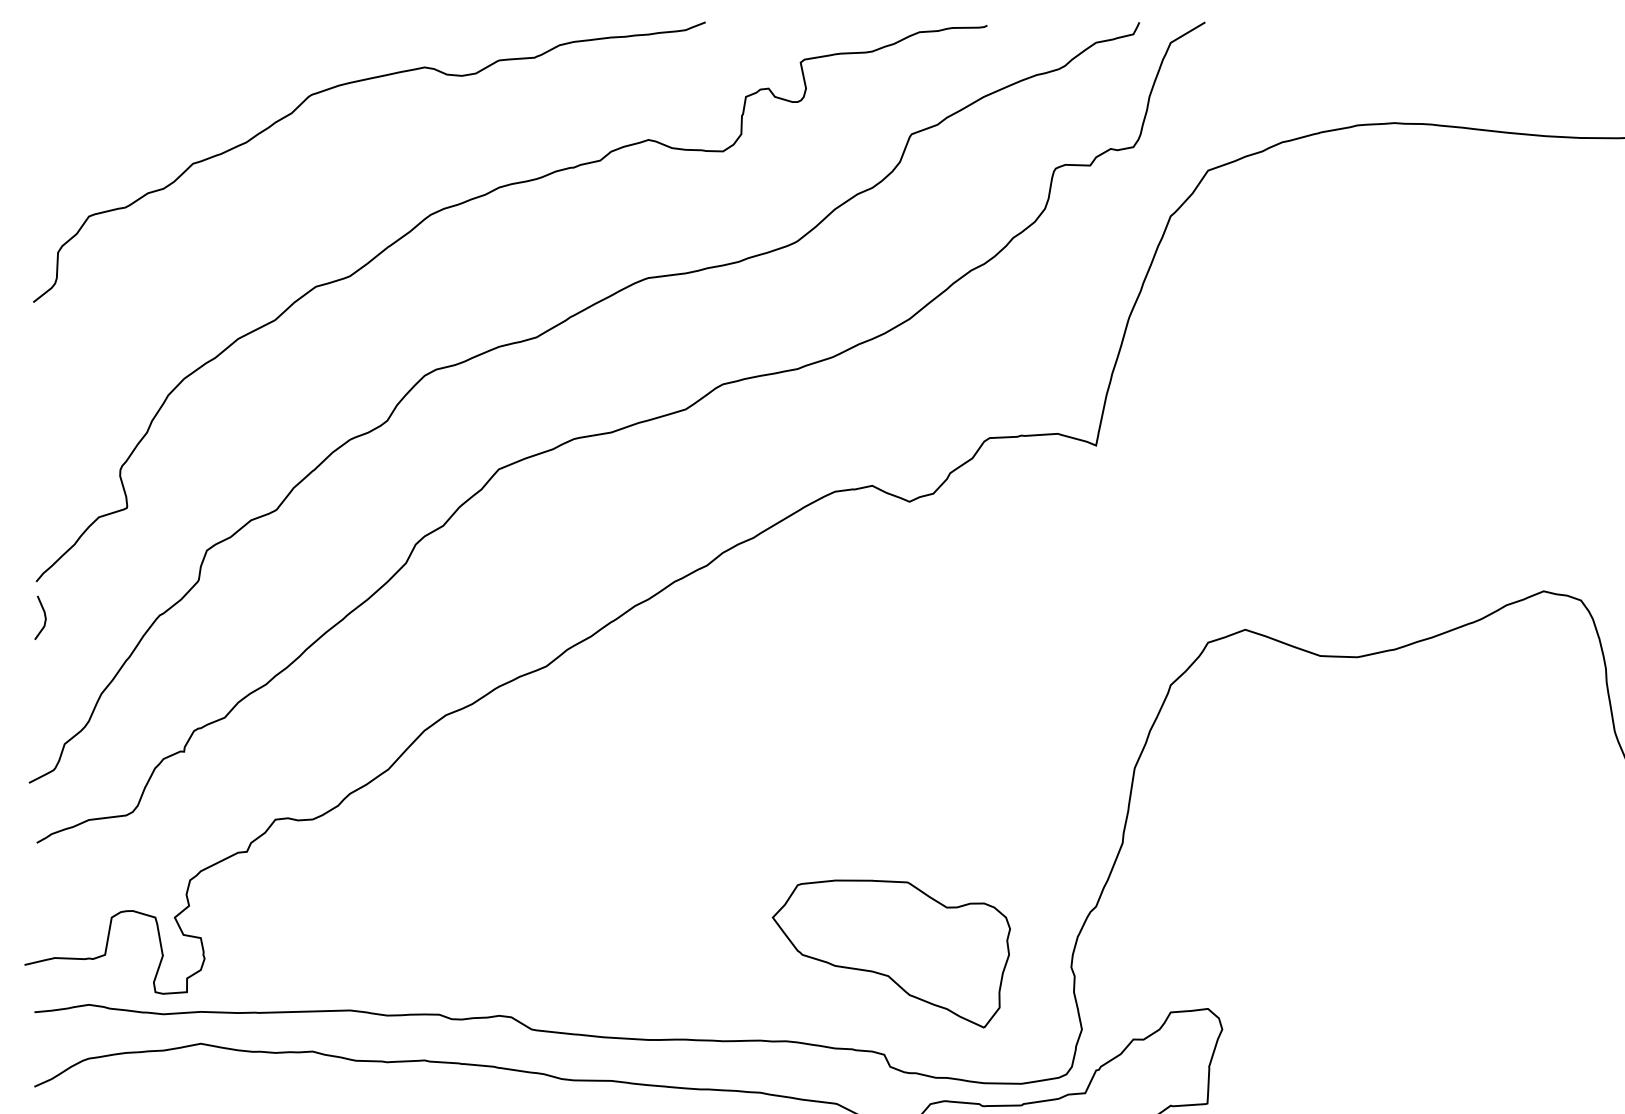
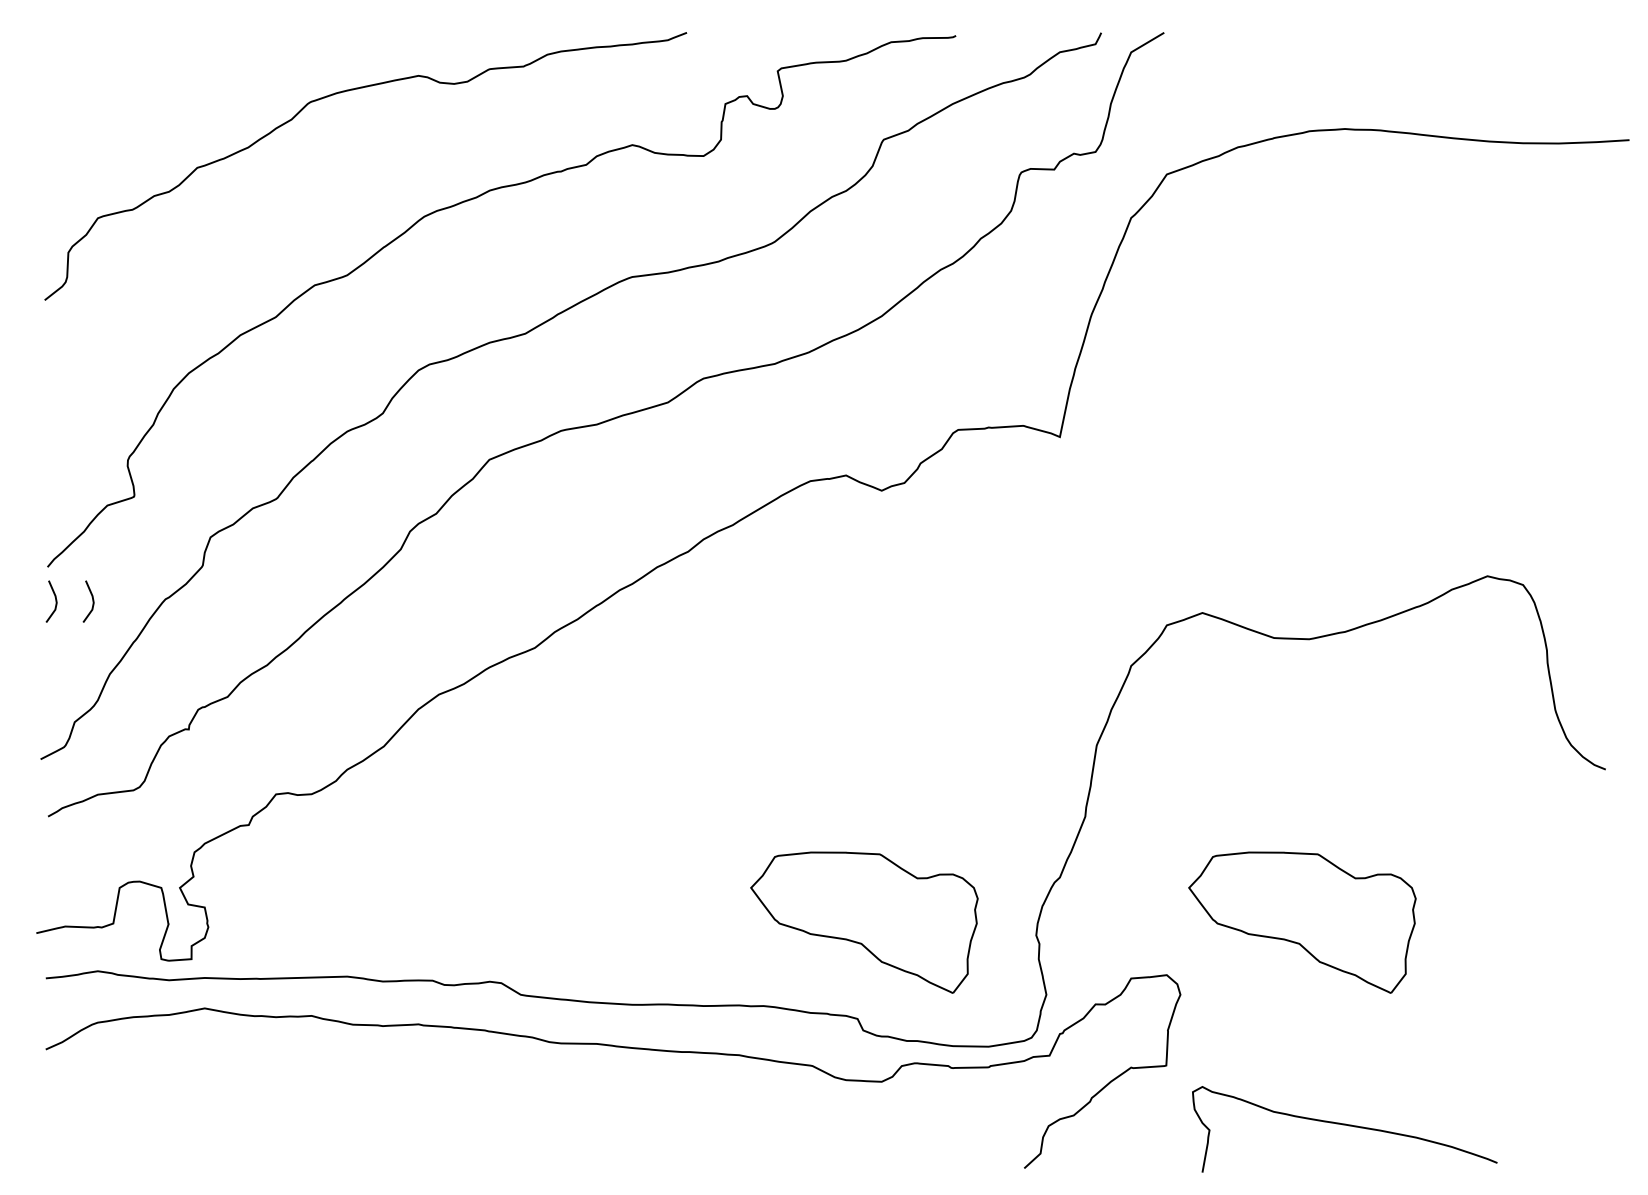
line: (83, 617) -> (92, 601), added
part: (1350, 953) -> (1302, 922), added

